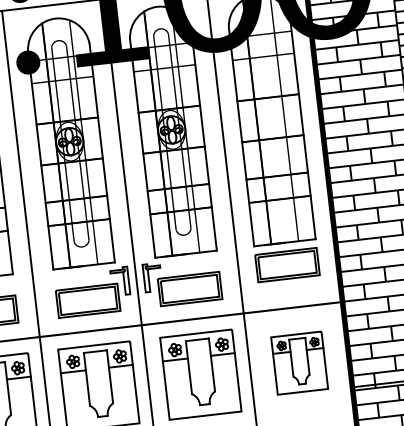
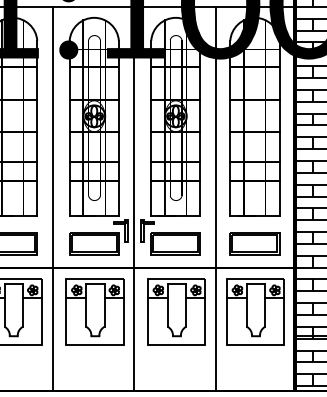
part: (286, 265) -> (254, 243), moved
part: (299, 362) -> (255, 311), size x1.43

